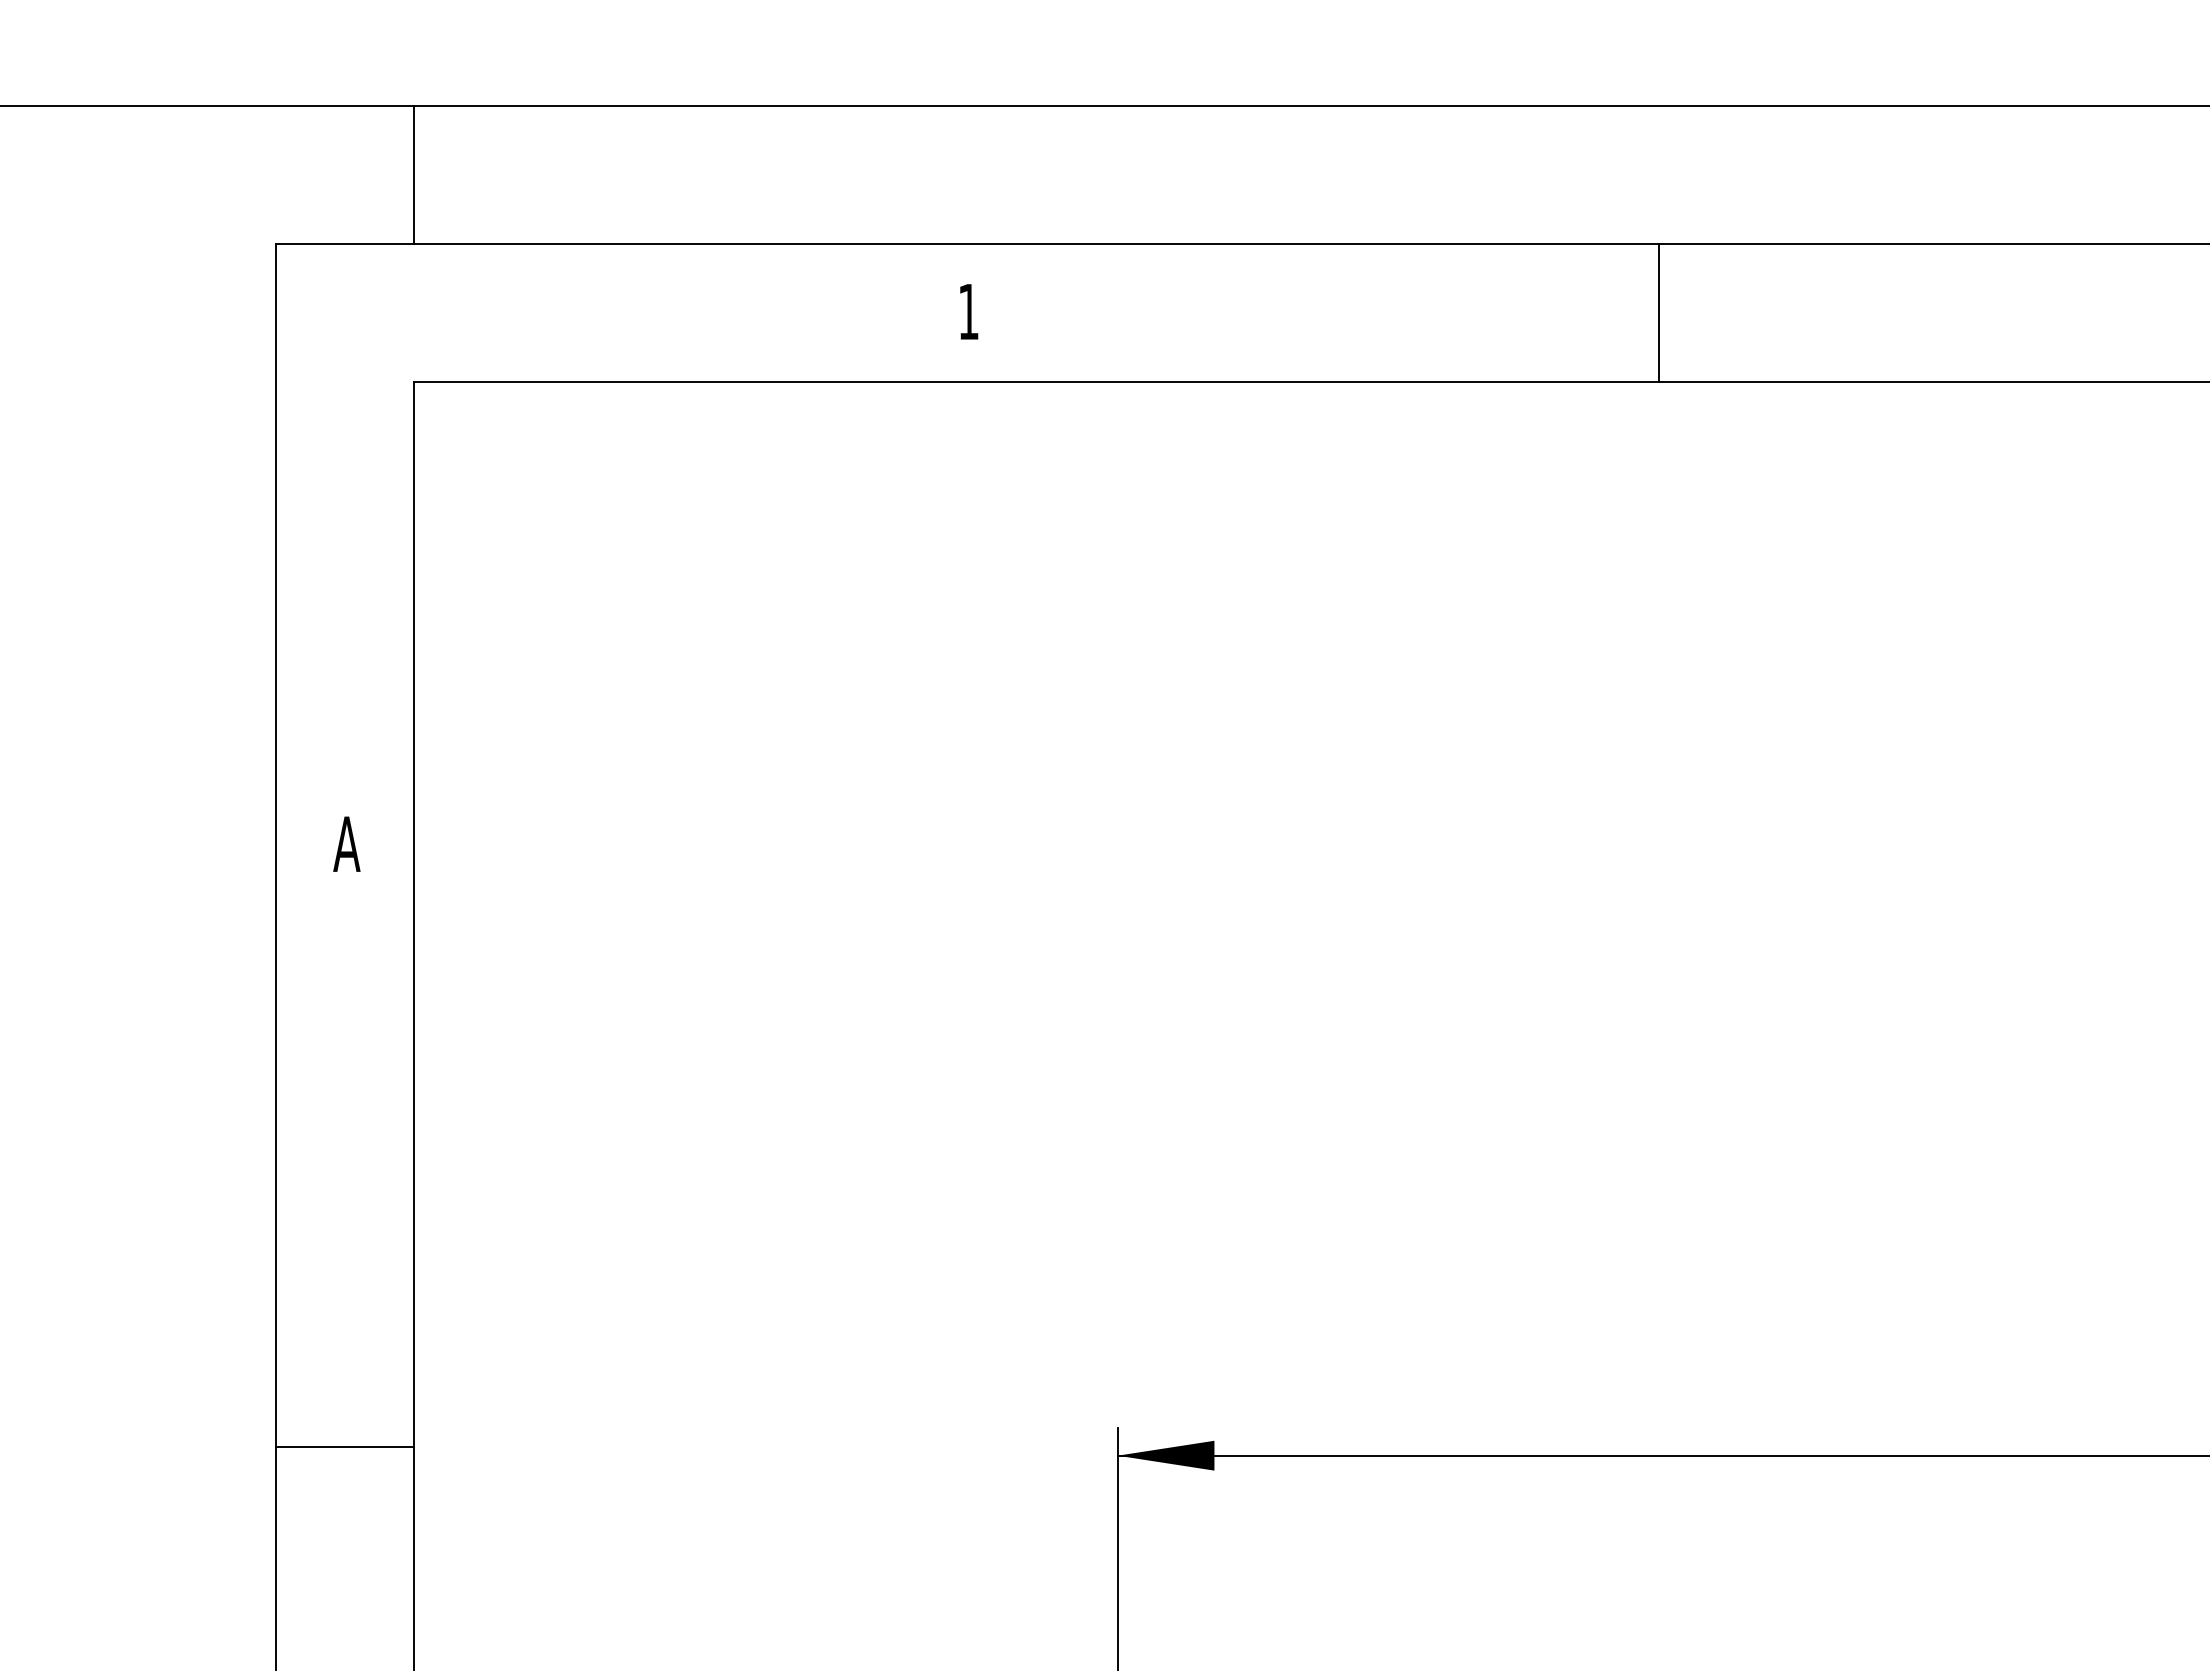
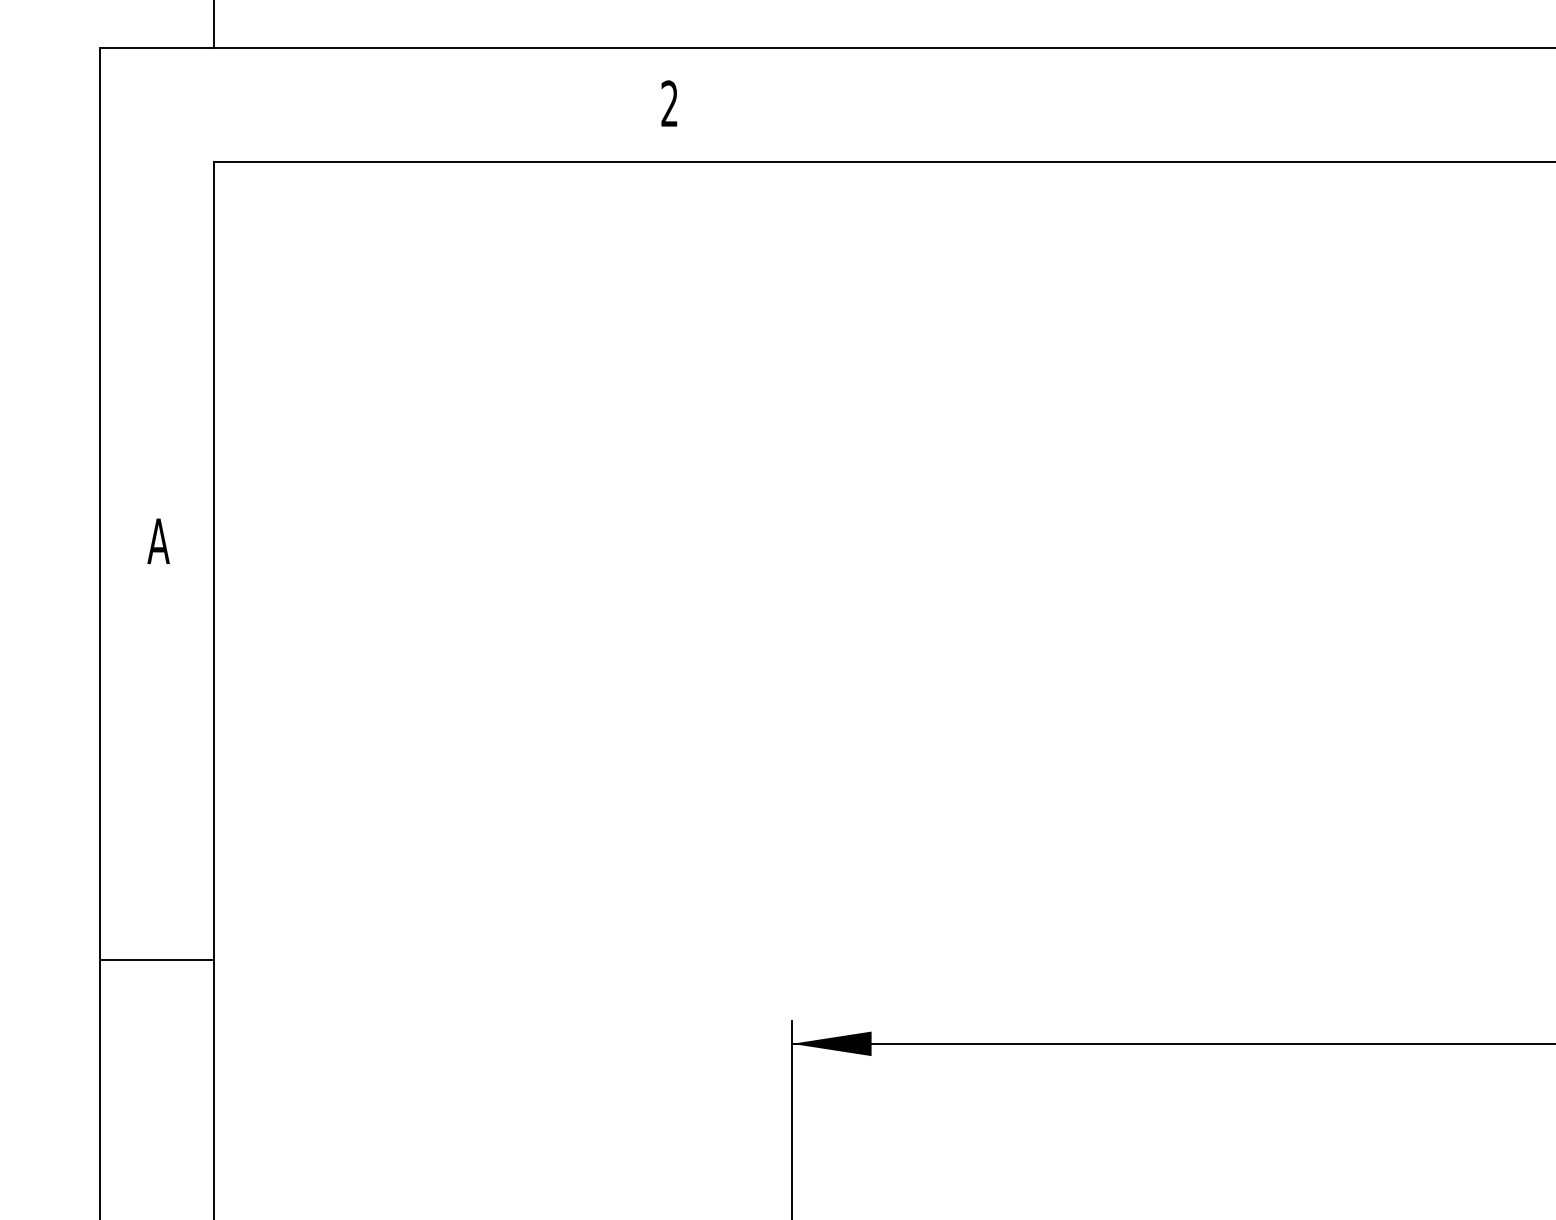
text: (968, 311) -> (669, 103), 1 -> 2
line: (1658, 313) -> (1236, 105), removed
line: (345, 1447) -> (157, 959), moved

